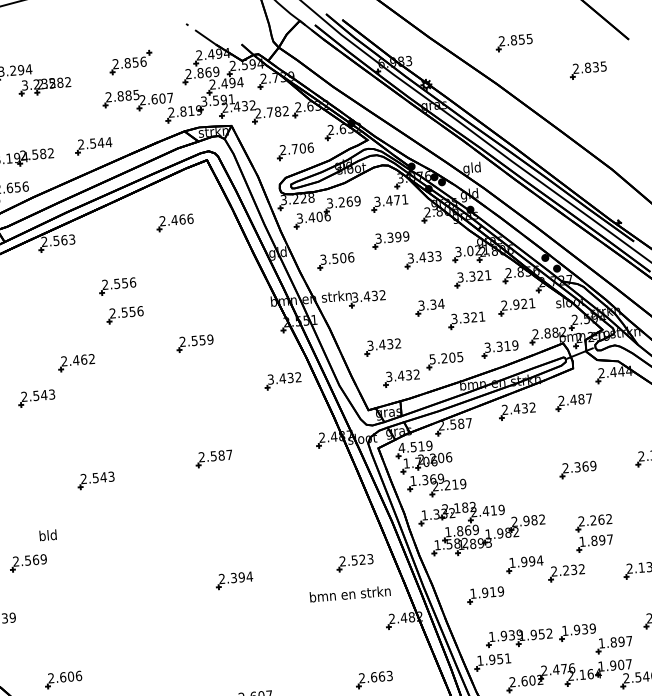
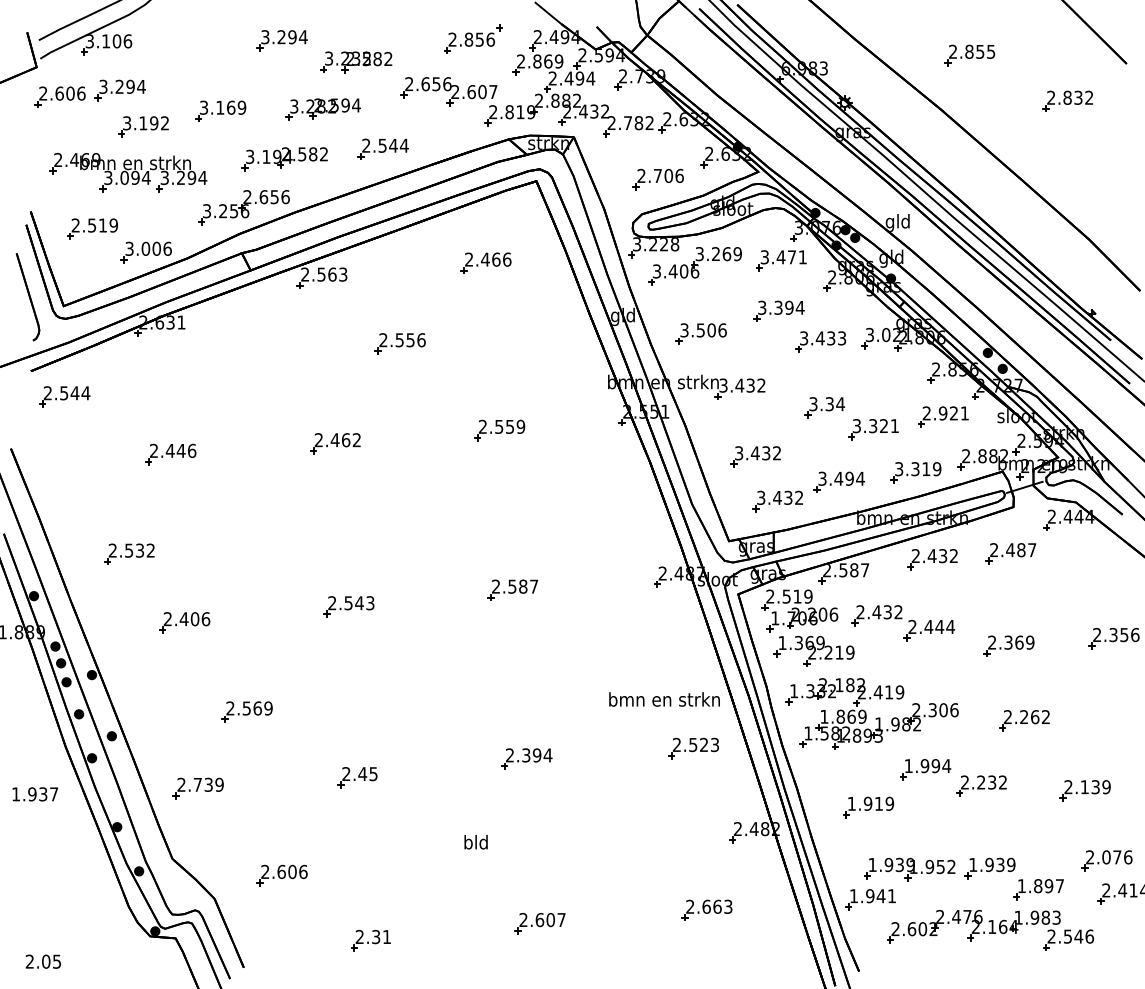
part: (130, 62) -> (473, 38), moved
text: (603, 66) -> (1089, 97), 2.835 -> 2.832
part: (45, 86) -> (356, 62), moved
text: (128, 95) -> (436, 84), 2.885 -> 2.656
text: (217, 100) -> (557, 100), 3.591 -> 2.882
part: (47, 120) -> (322, 109), added
text: (405, 236) -> (799, 307), 3.399 -> 3.394
part: (472, 278) -> (886, 373), removed
part: (124, 314) -> (406, 383), removed
text: (446, 357) -> (841, 478), 5.205 -> 3.494
part: (282, 380) -> (615, 491), removed
part: (36, 398) -> (276, 487), removed
text: (401, 447) -> (769, 596), 4.519 -> 2.519
part: (500, 459) -> (903, 623), added
text: (534, 520) -> (943, 710), 2.982 -> 2.306
text: (47, 535) -> (475, 842), moved
part: (594, 543) -> (1023, 748), removed
text: (350, 594) -> (664, 699), moved
part: (112, 604) -> (357, 777), added
text: (499, 659) -> (880, 896), 1.951 -> 1.941
text: (624, 664) -> (1050, 917), 1.907 -> 1.983

